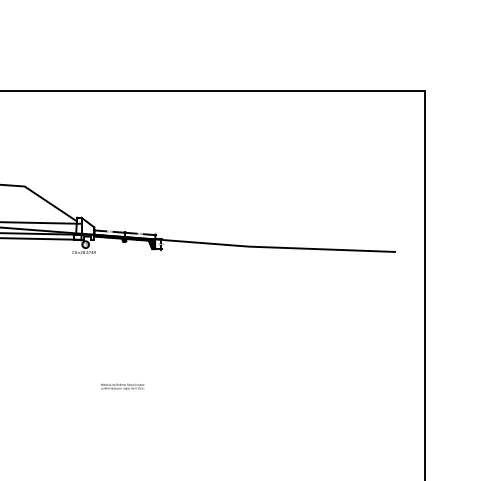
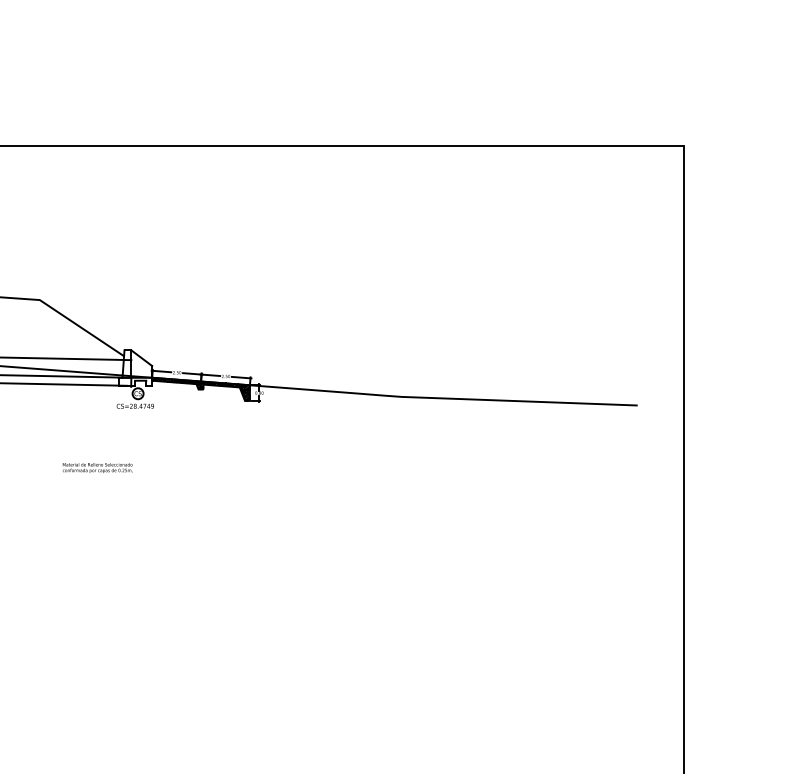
text: (122, 386) -> (97, 467), moved

